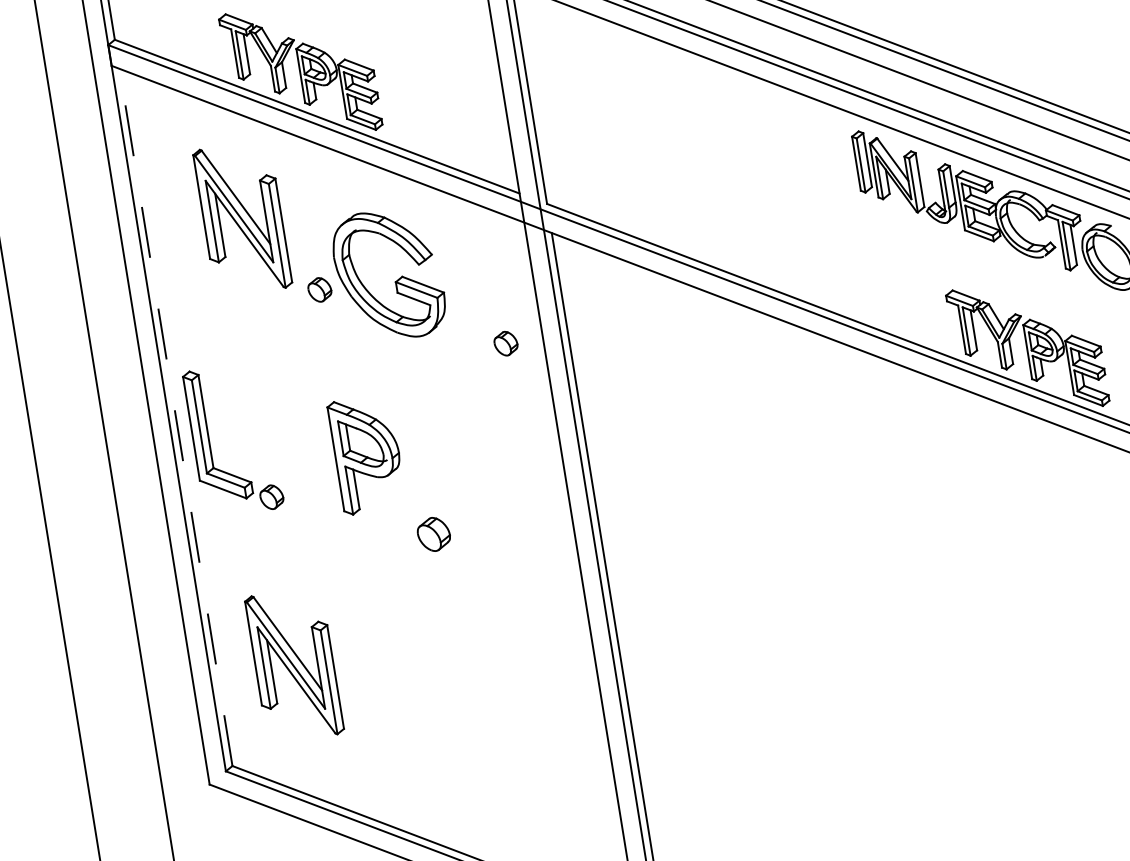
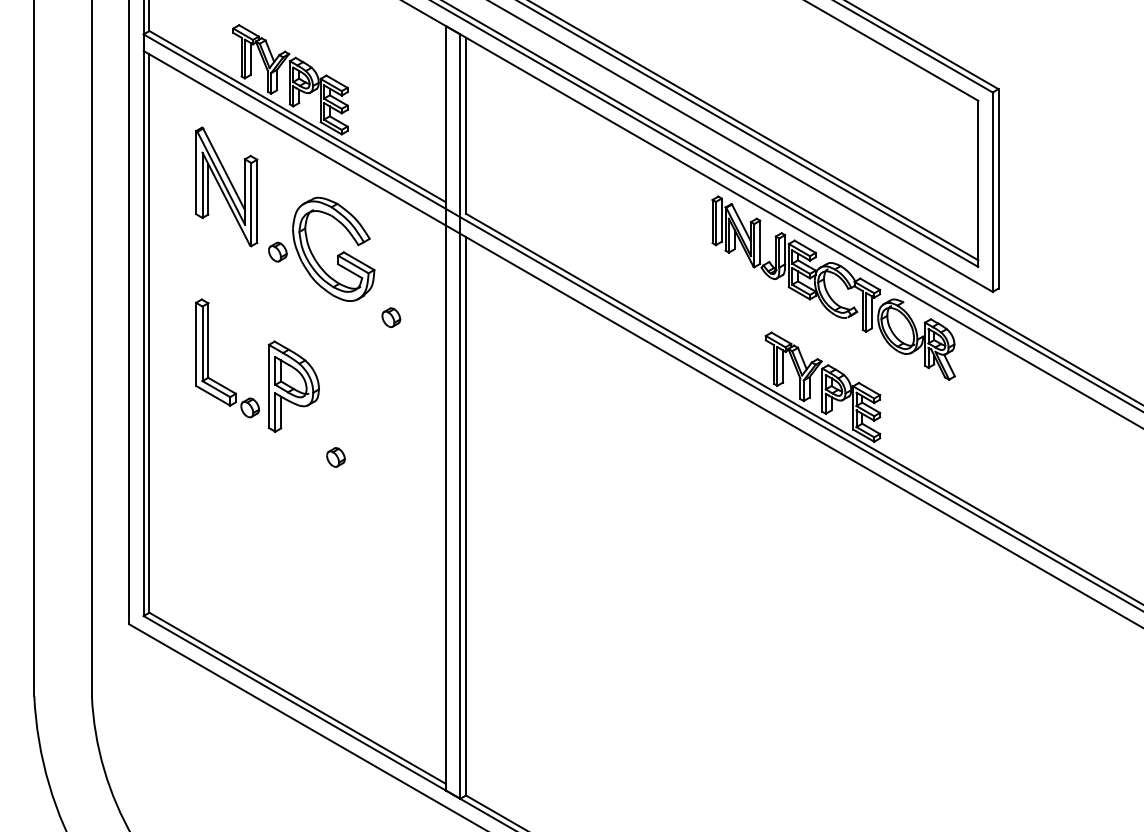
part: (506, 343) -> (391, 317), moved
line: (176, 417) -> (149, 333), dashed -> solid
part: (209, 443) -> (208, 358), moved
part: (433, 534) -> (335, 457), size x0.71
part: (294, 664) -> (210, 541), removed

